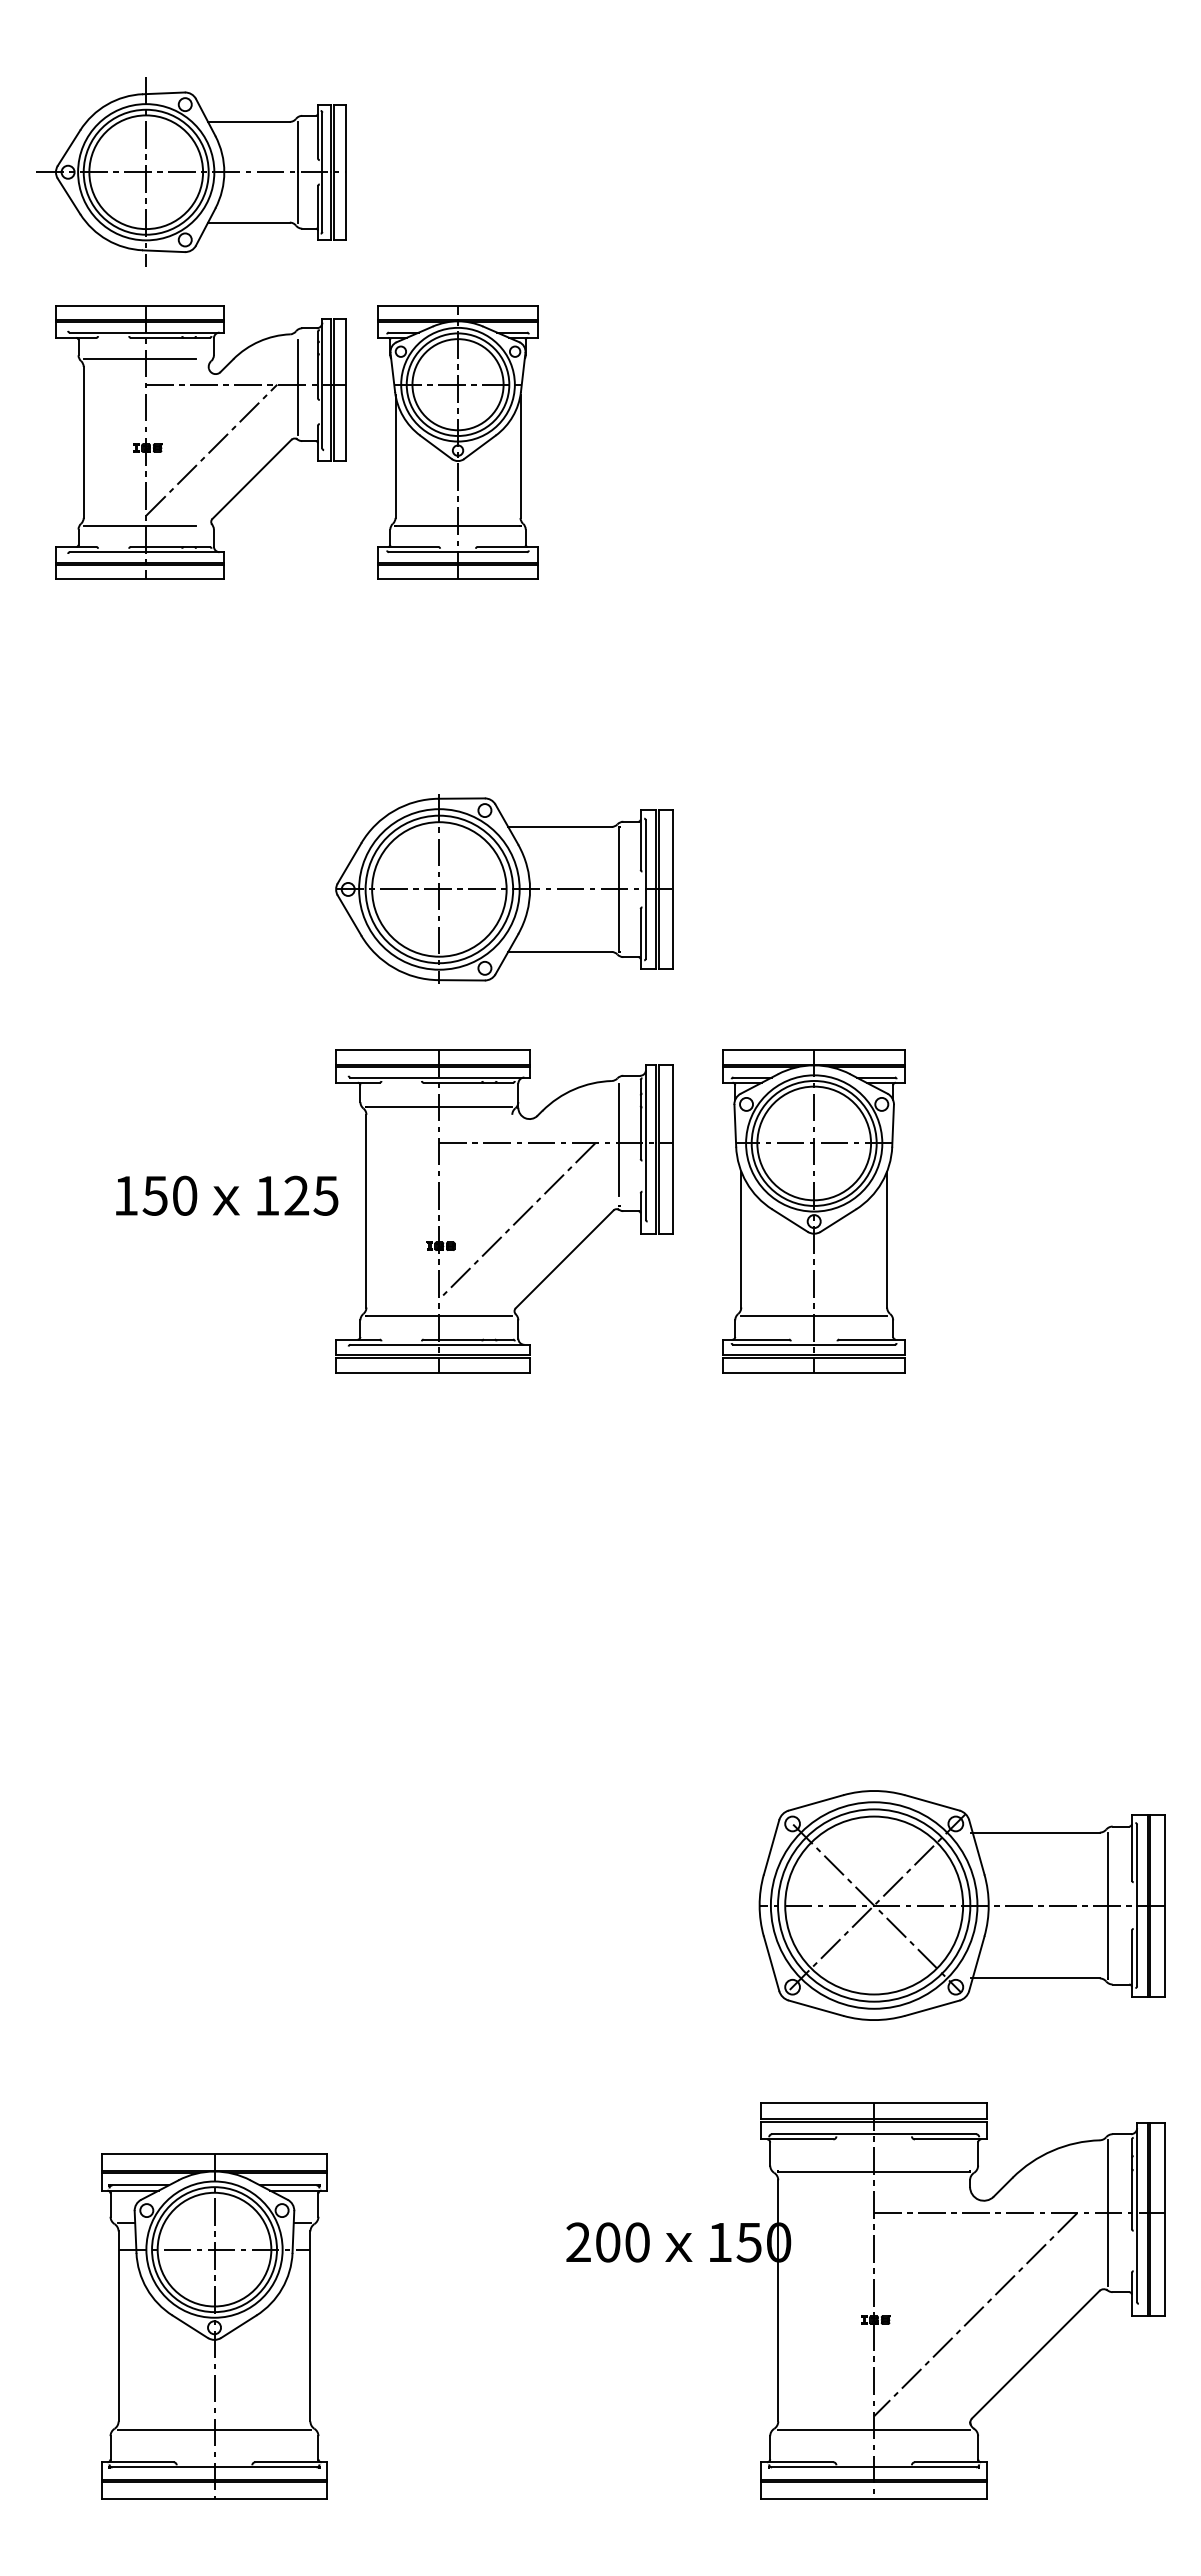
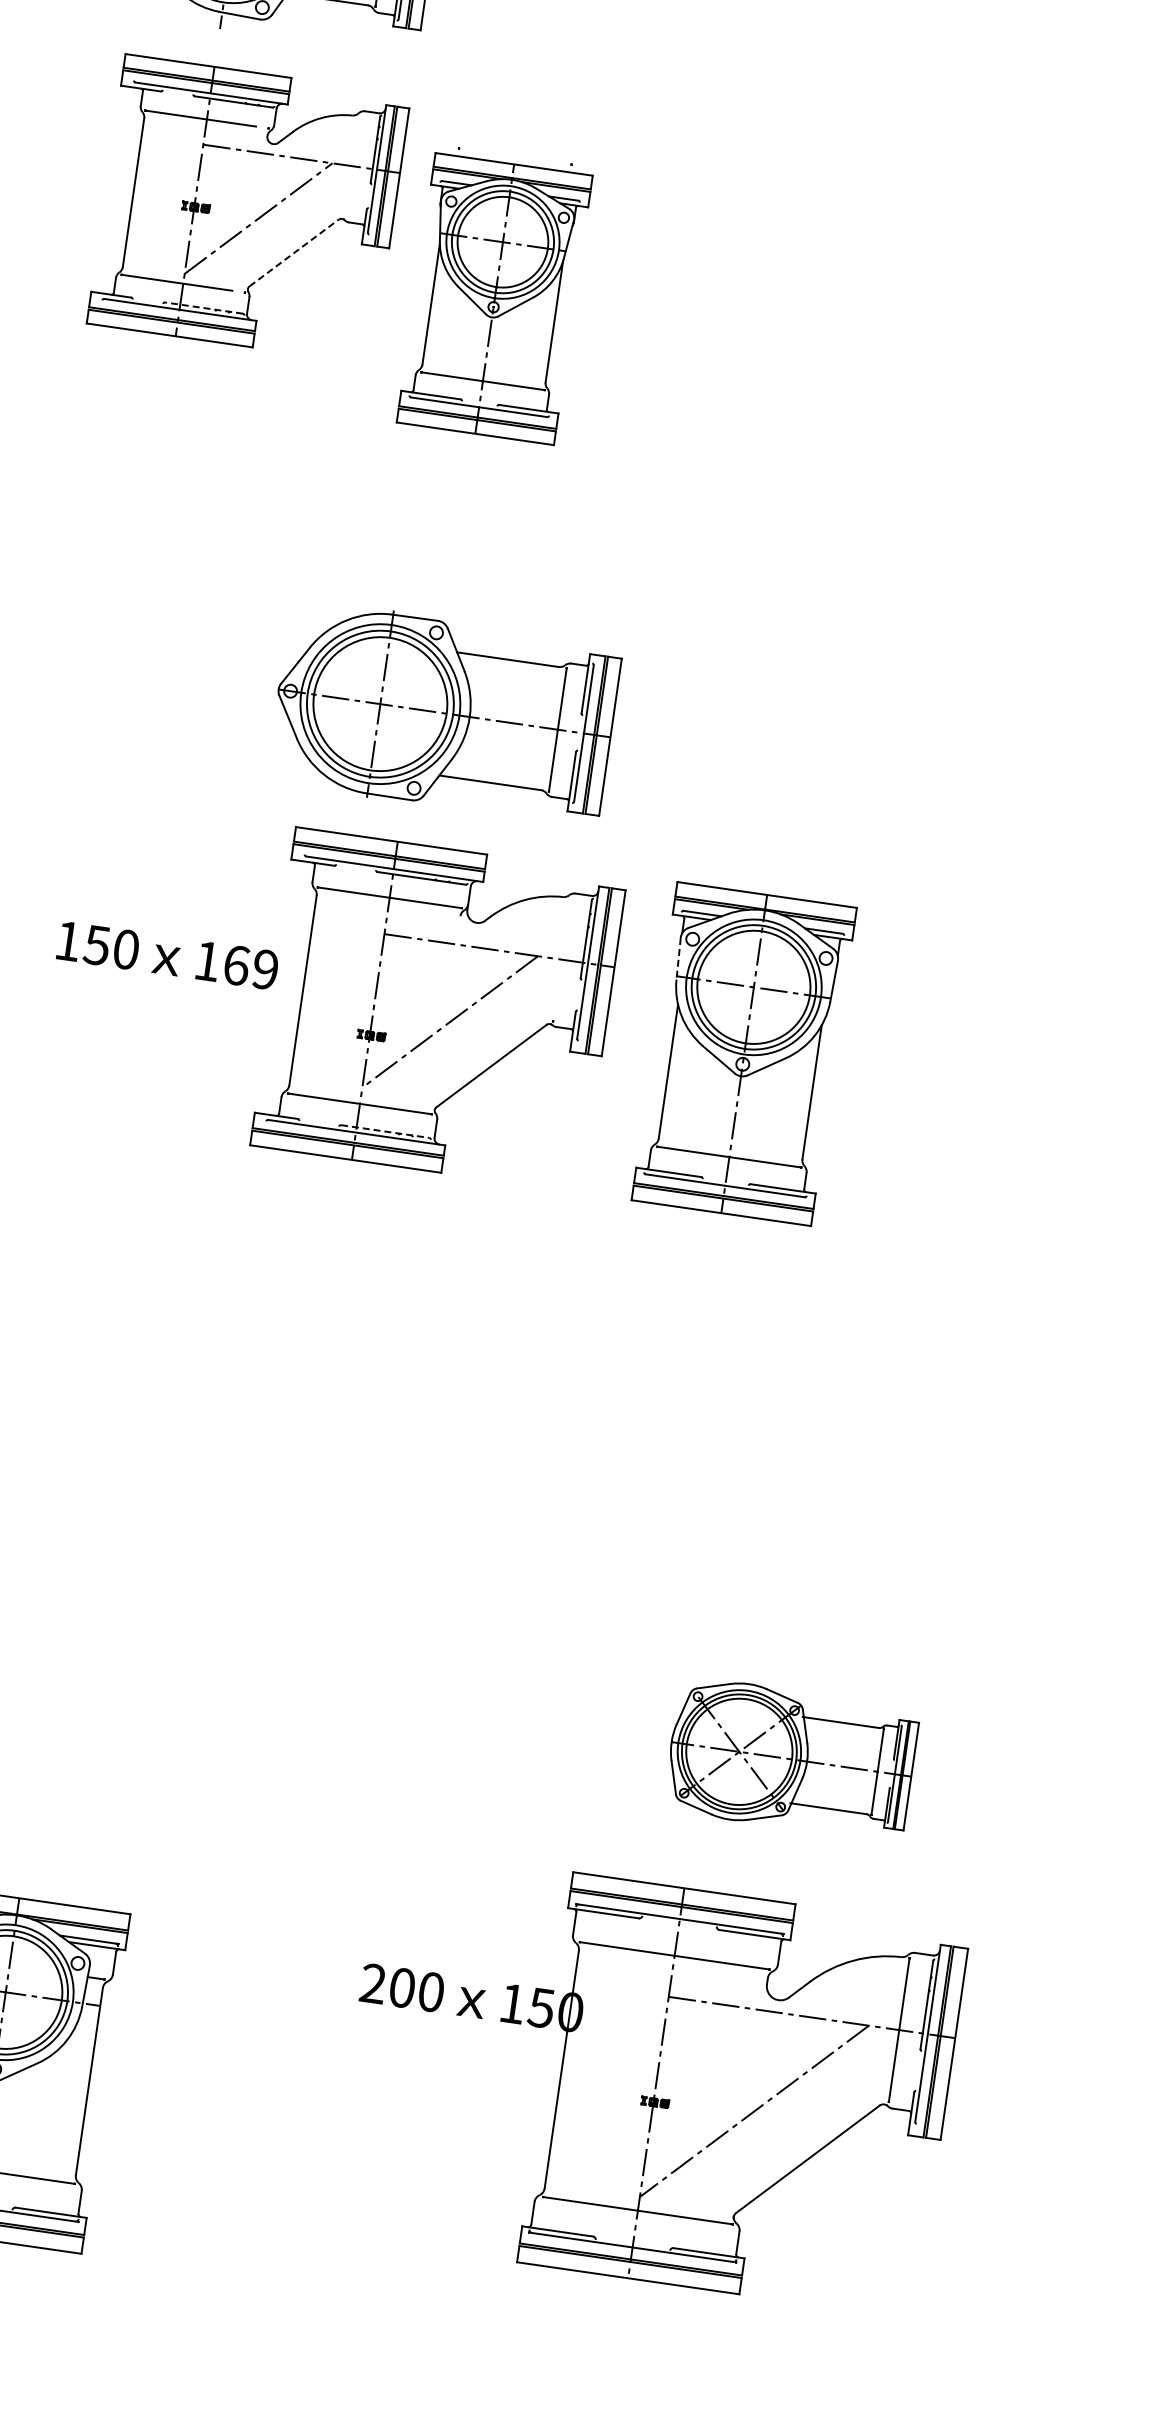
line: (297, 387) -> (352, 168), removed
part: (457, 442) -> (494, 299), moved
line: (252, 479) -> (294, 253), solid -> dashed
line: (169, 547) -> (203, 308), solid -> dashed
part: (504, 888) -> (444, 712), moved
line: (735, 1125) -> (678, 958), solid -> dashed
line: (619, 1139) -> (562, 955), removed
text: (311, 1195) -> (251, 967), 125 -> 169
line: (468, 1339) -> (385, 1131), solid -> dashed
part: (961, 1905) -> (790, 1759), size x0.6
part: (865, 2300) -> (647, 2081), moved

